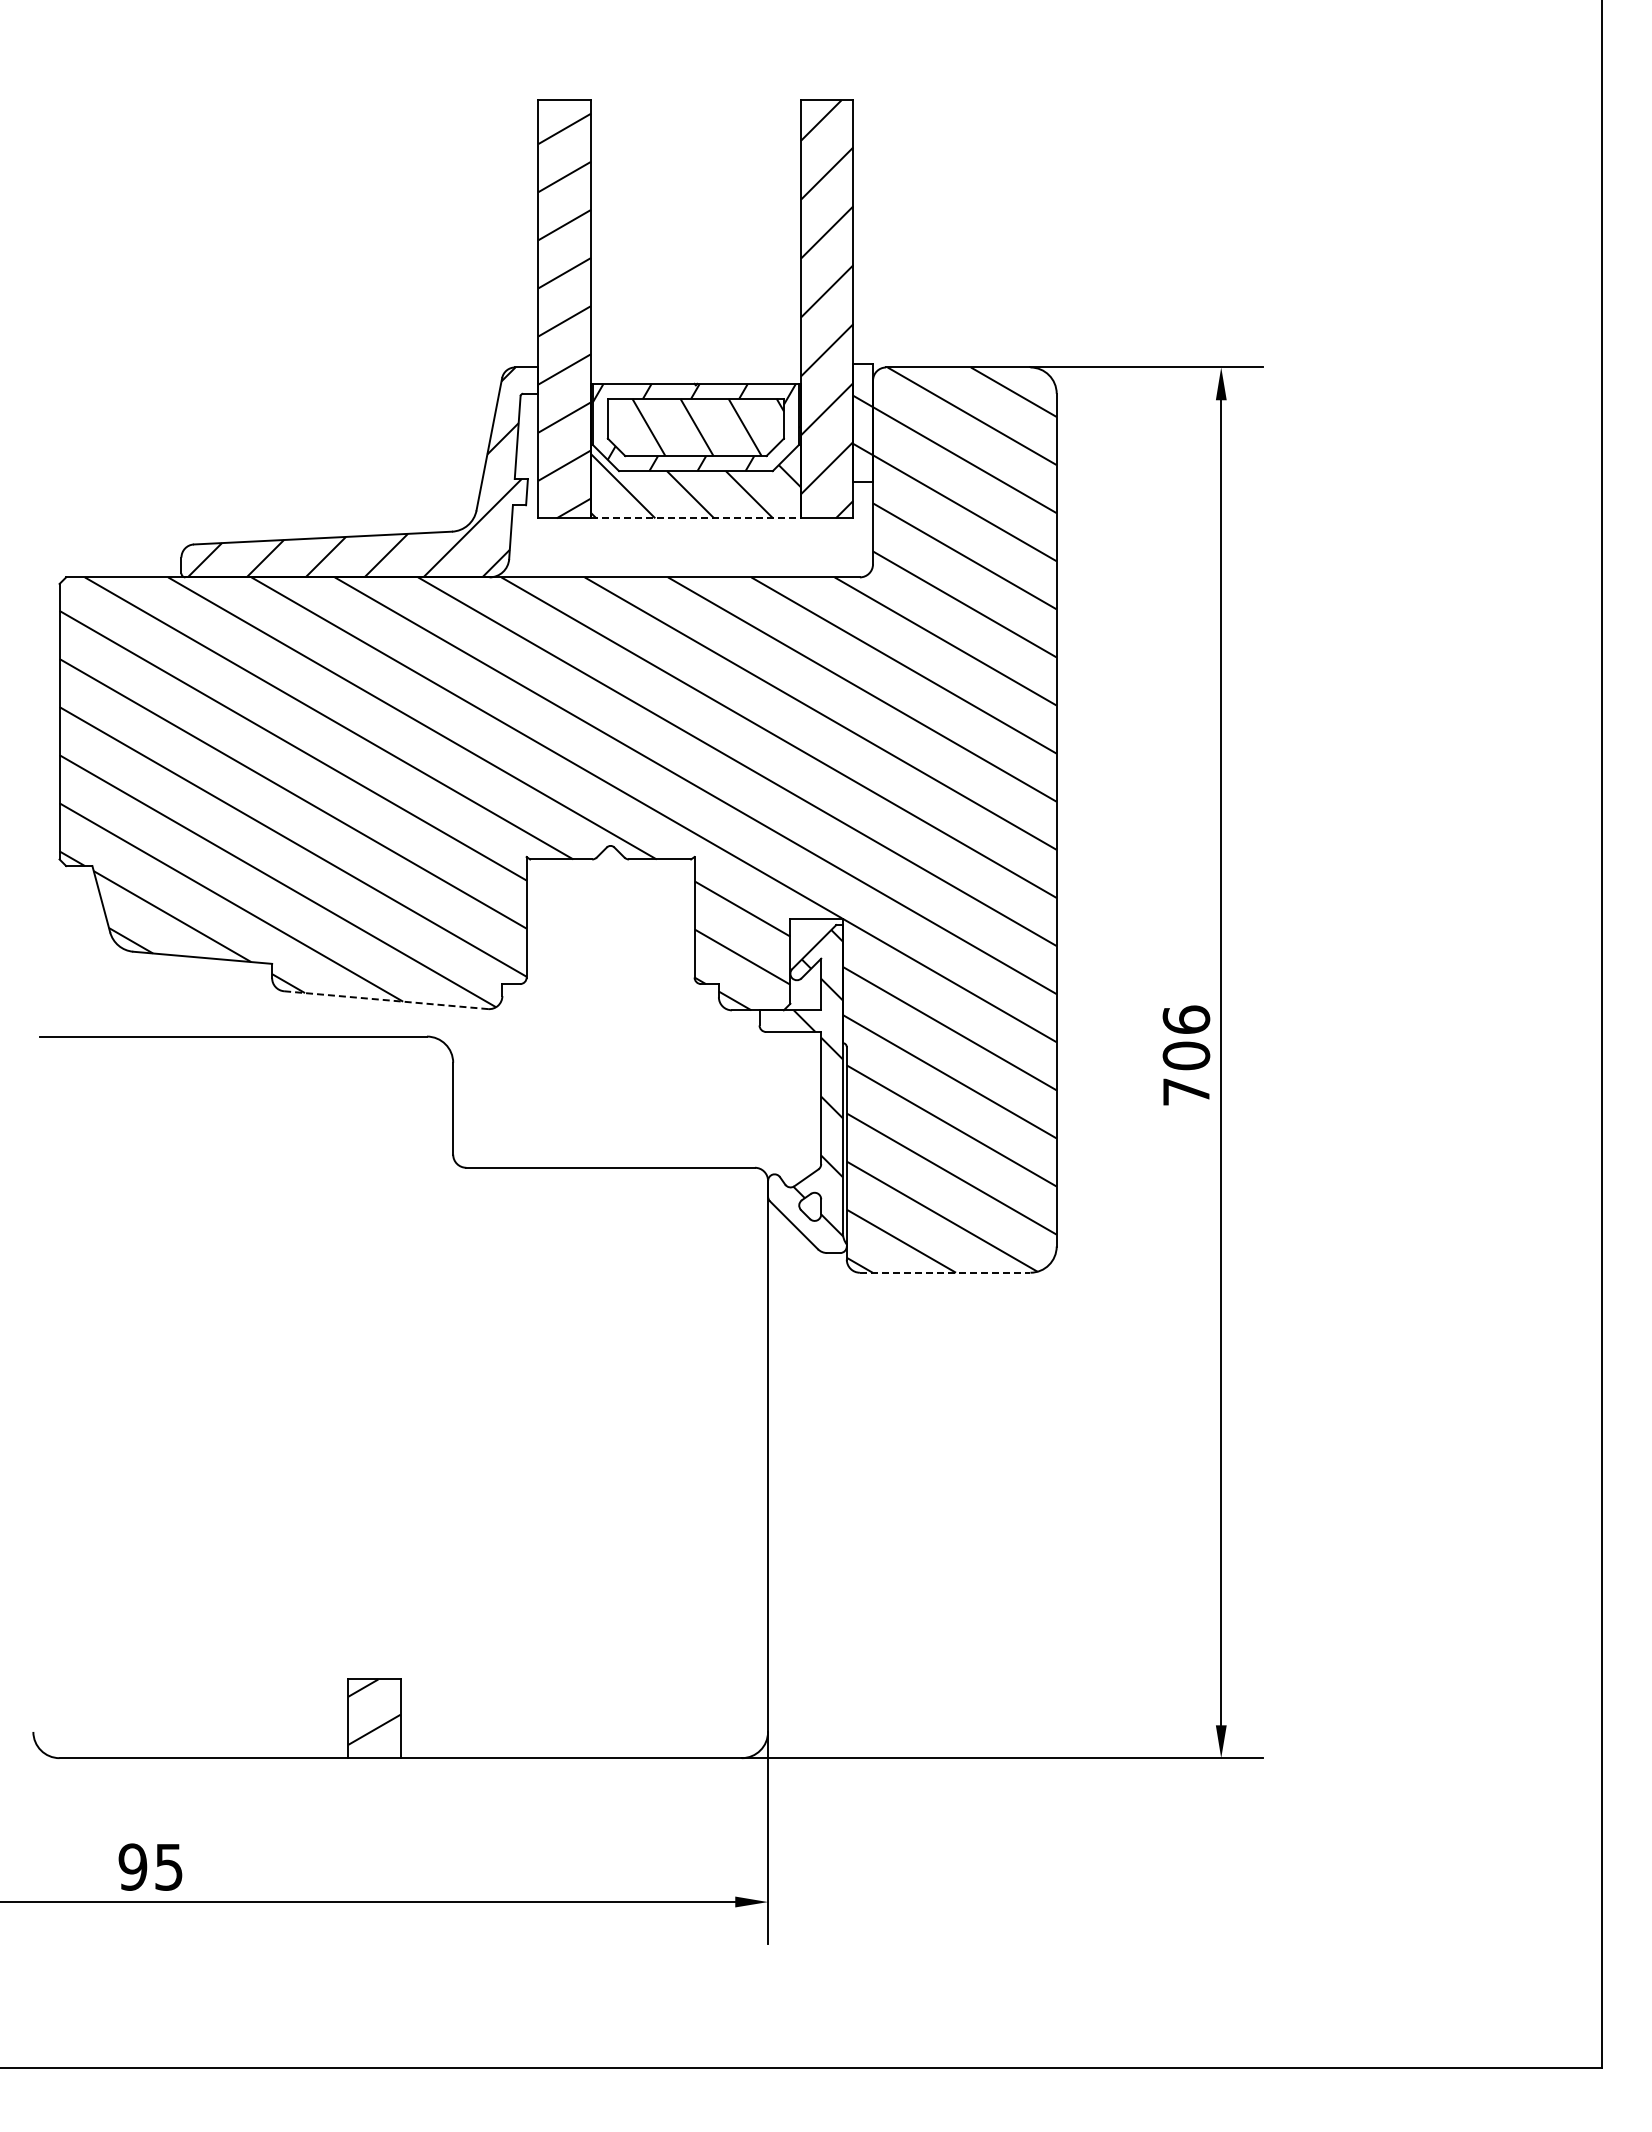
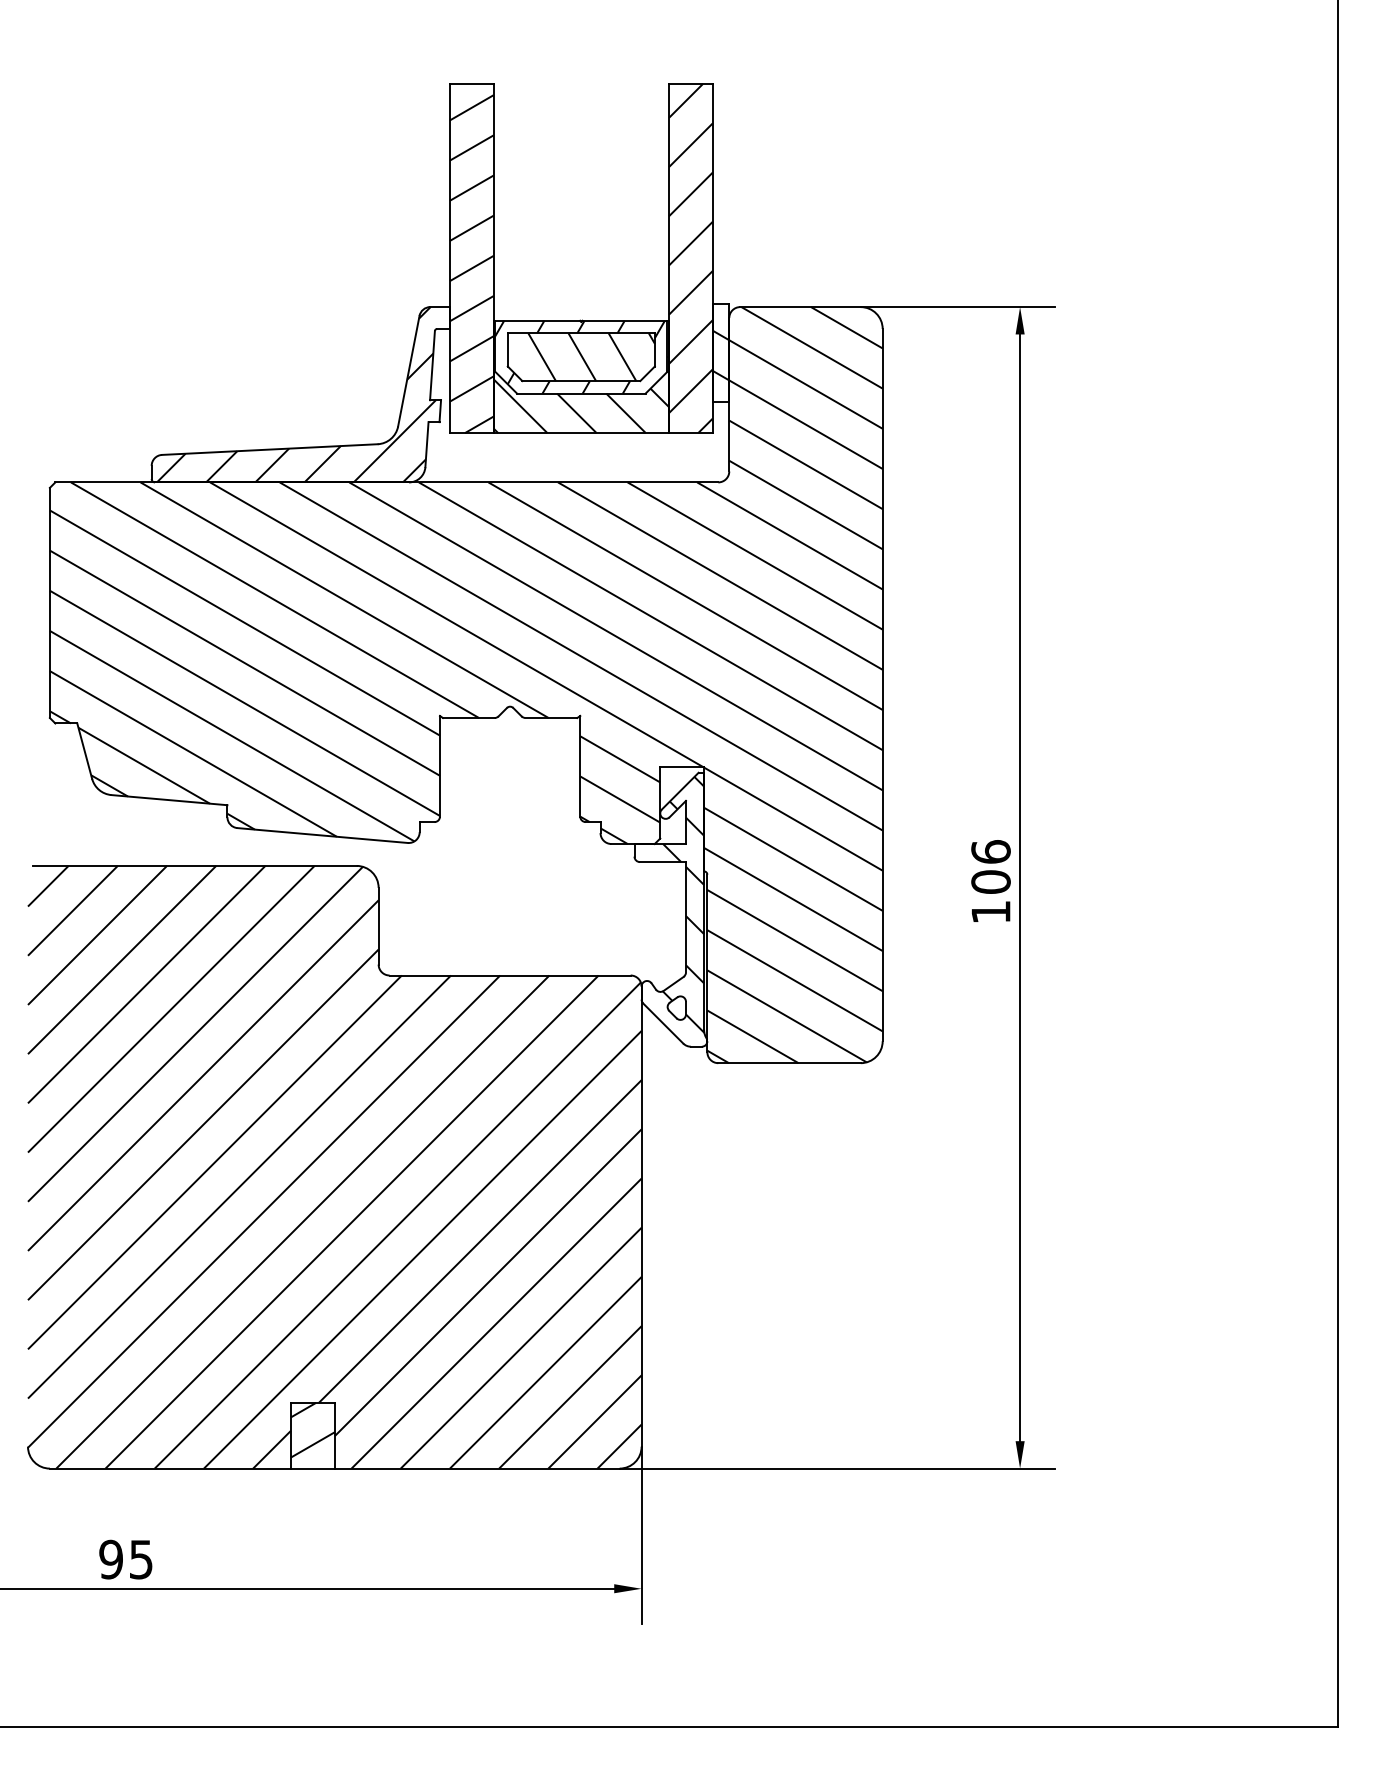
line: (695, 518) -> (581, 433), dashed -> solid
line: (386, 1000) -> (322, 835), dashed -> solid
text: (1186, 1091) -> (991, 911), 706 -> 106
line: (945, 1272) -> (789, 1062), dashed -> solid
hatch: (400, 1397) -> (334, 1167), added

